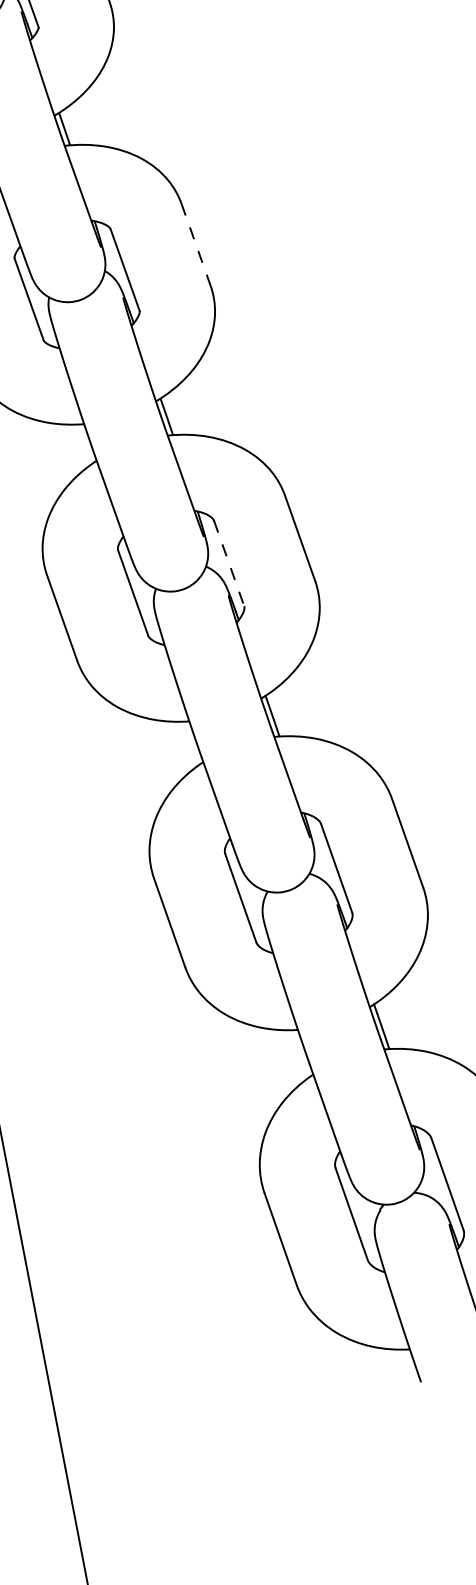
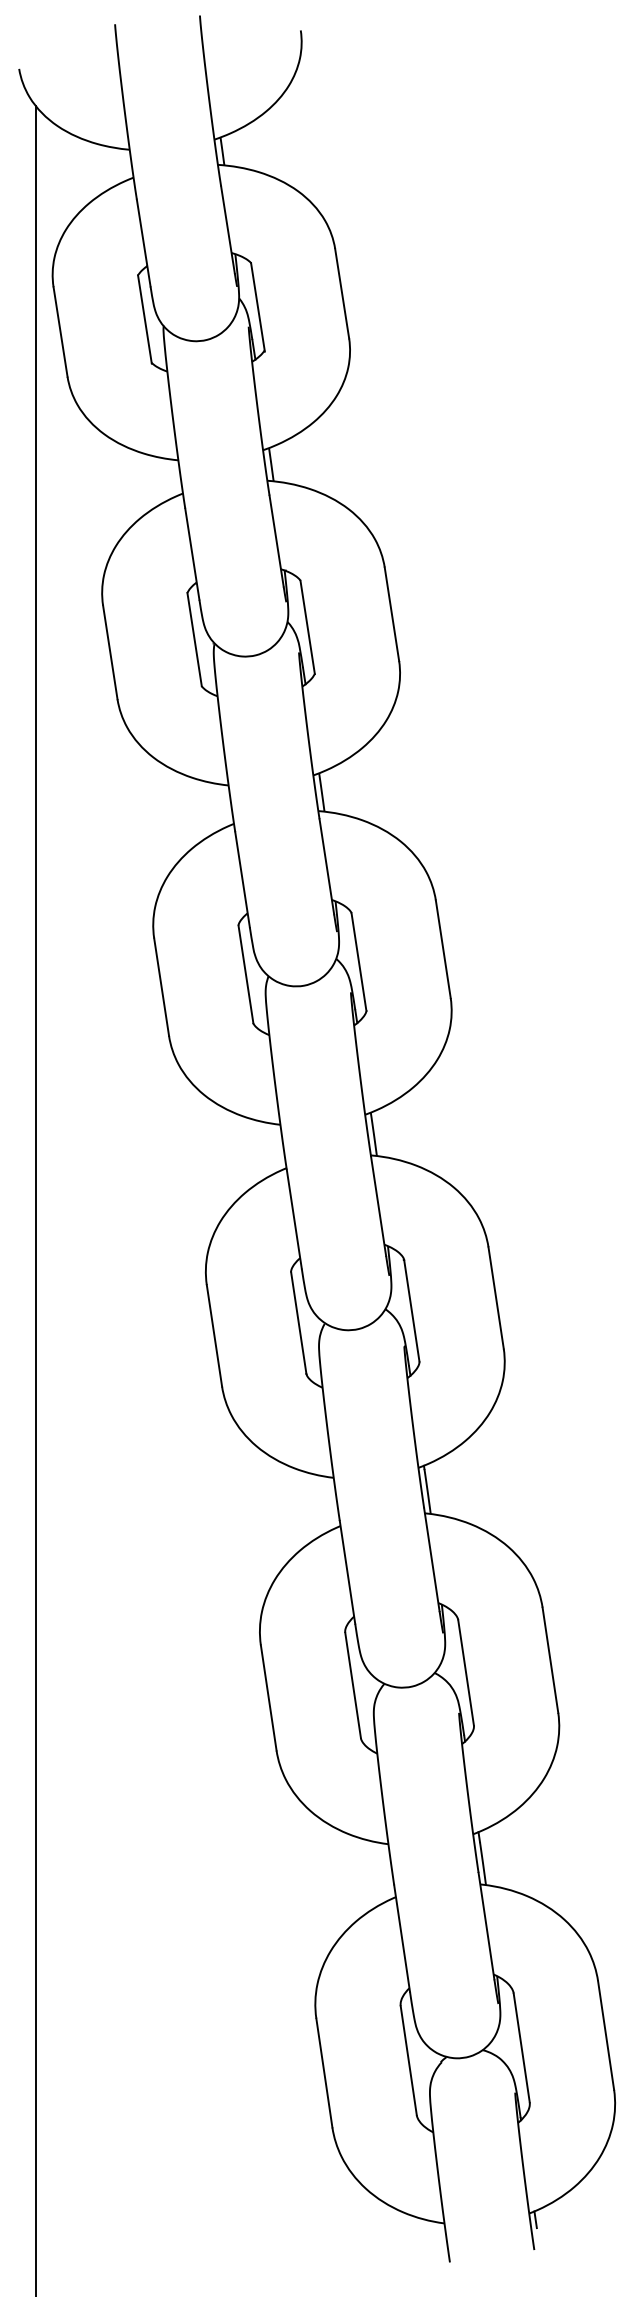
line: (196, 244) -> (443, 949), dashed -> solid
line: (229, 564) -> (411, 1311), dashed -> solid

